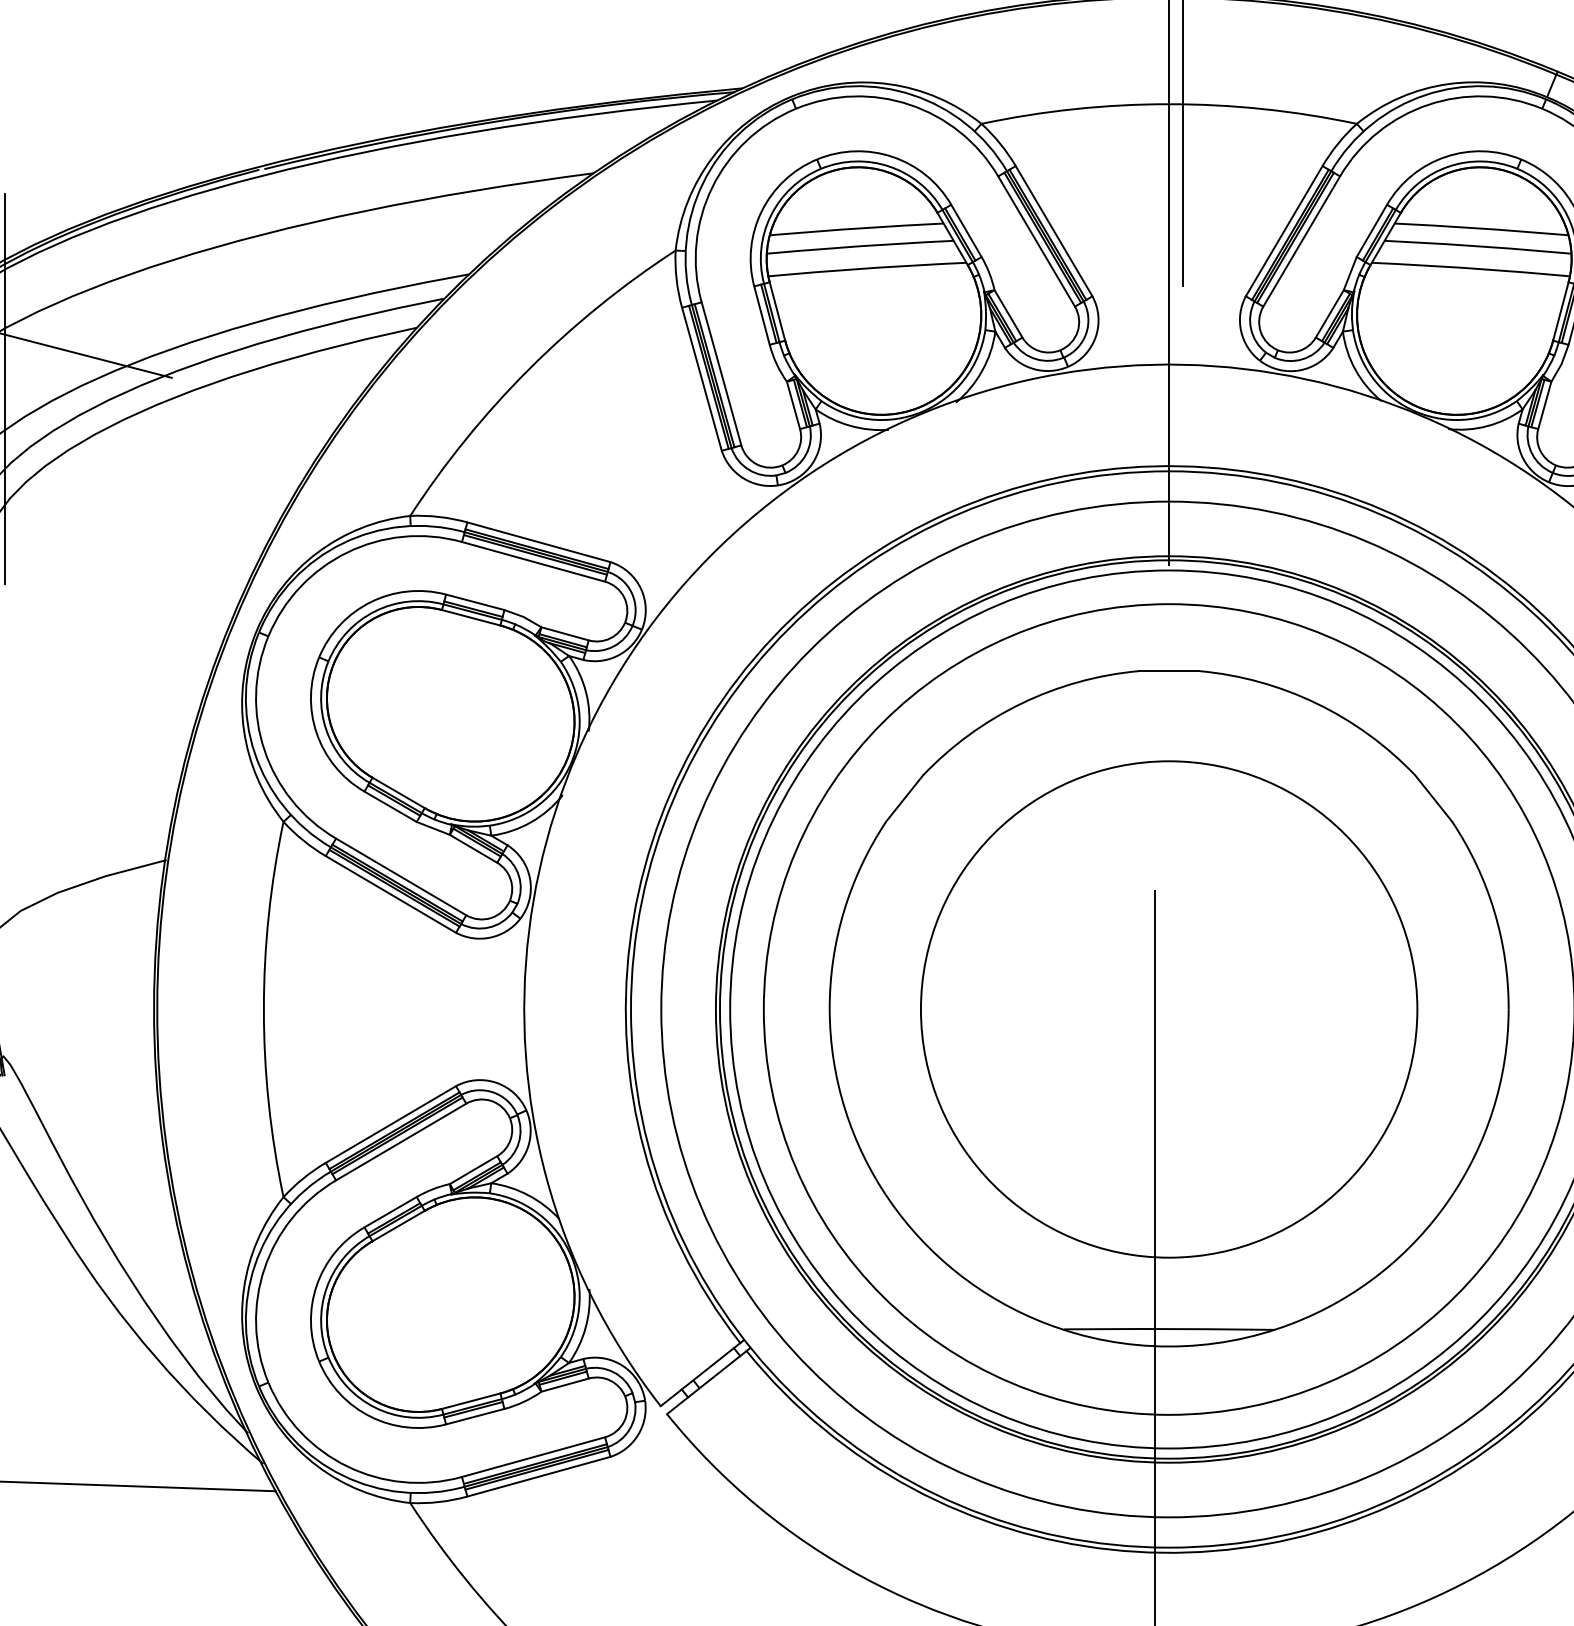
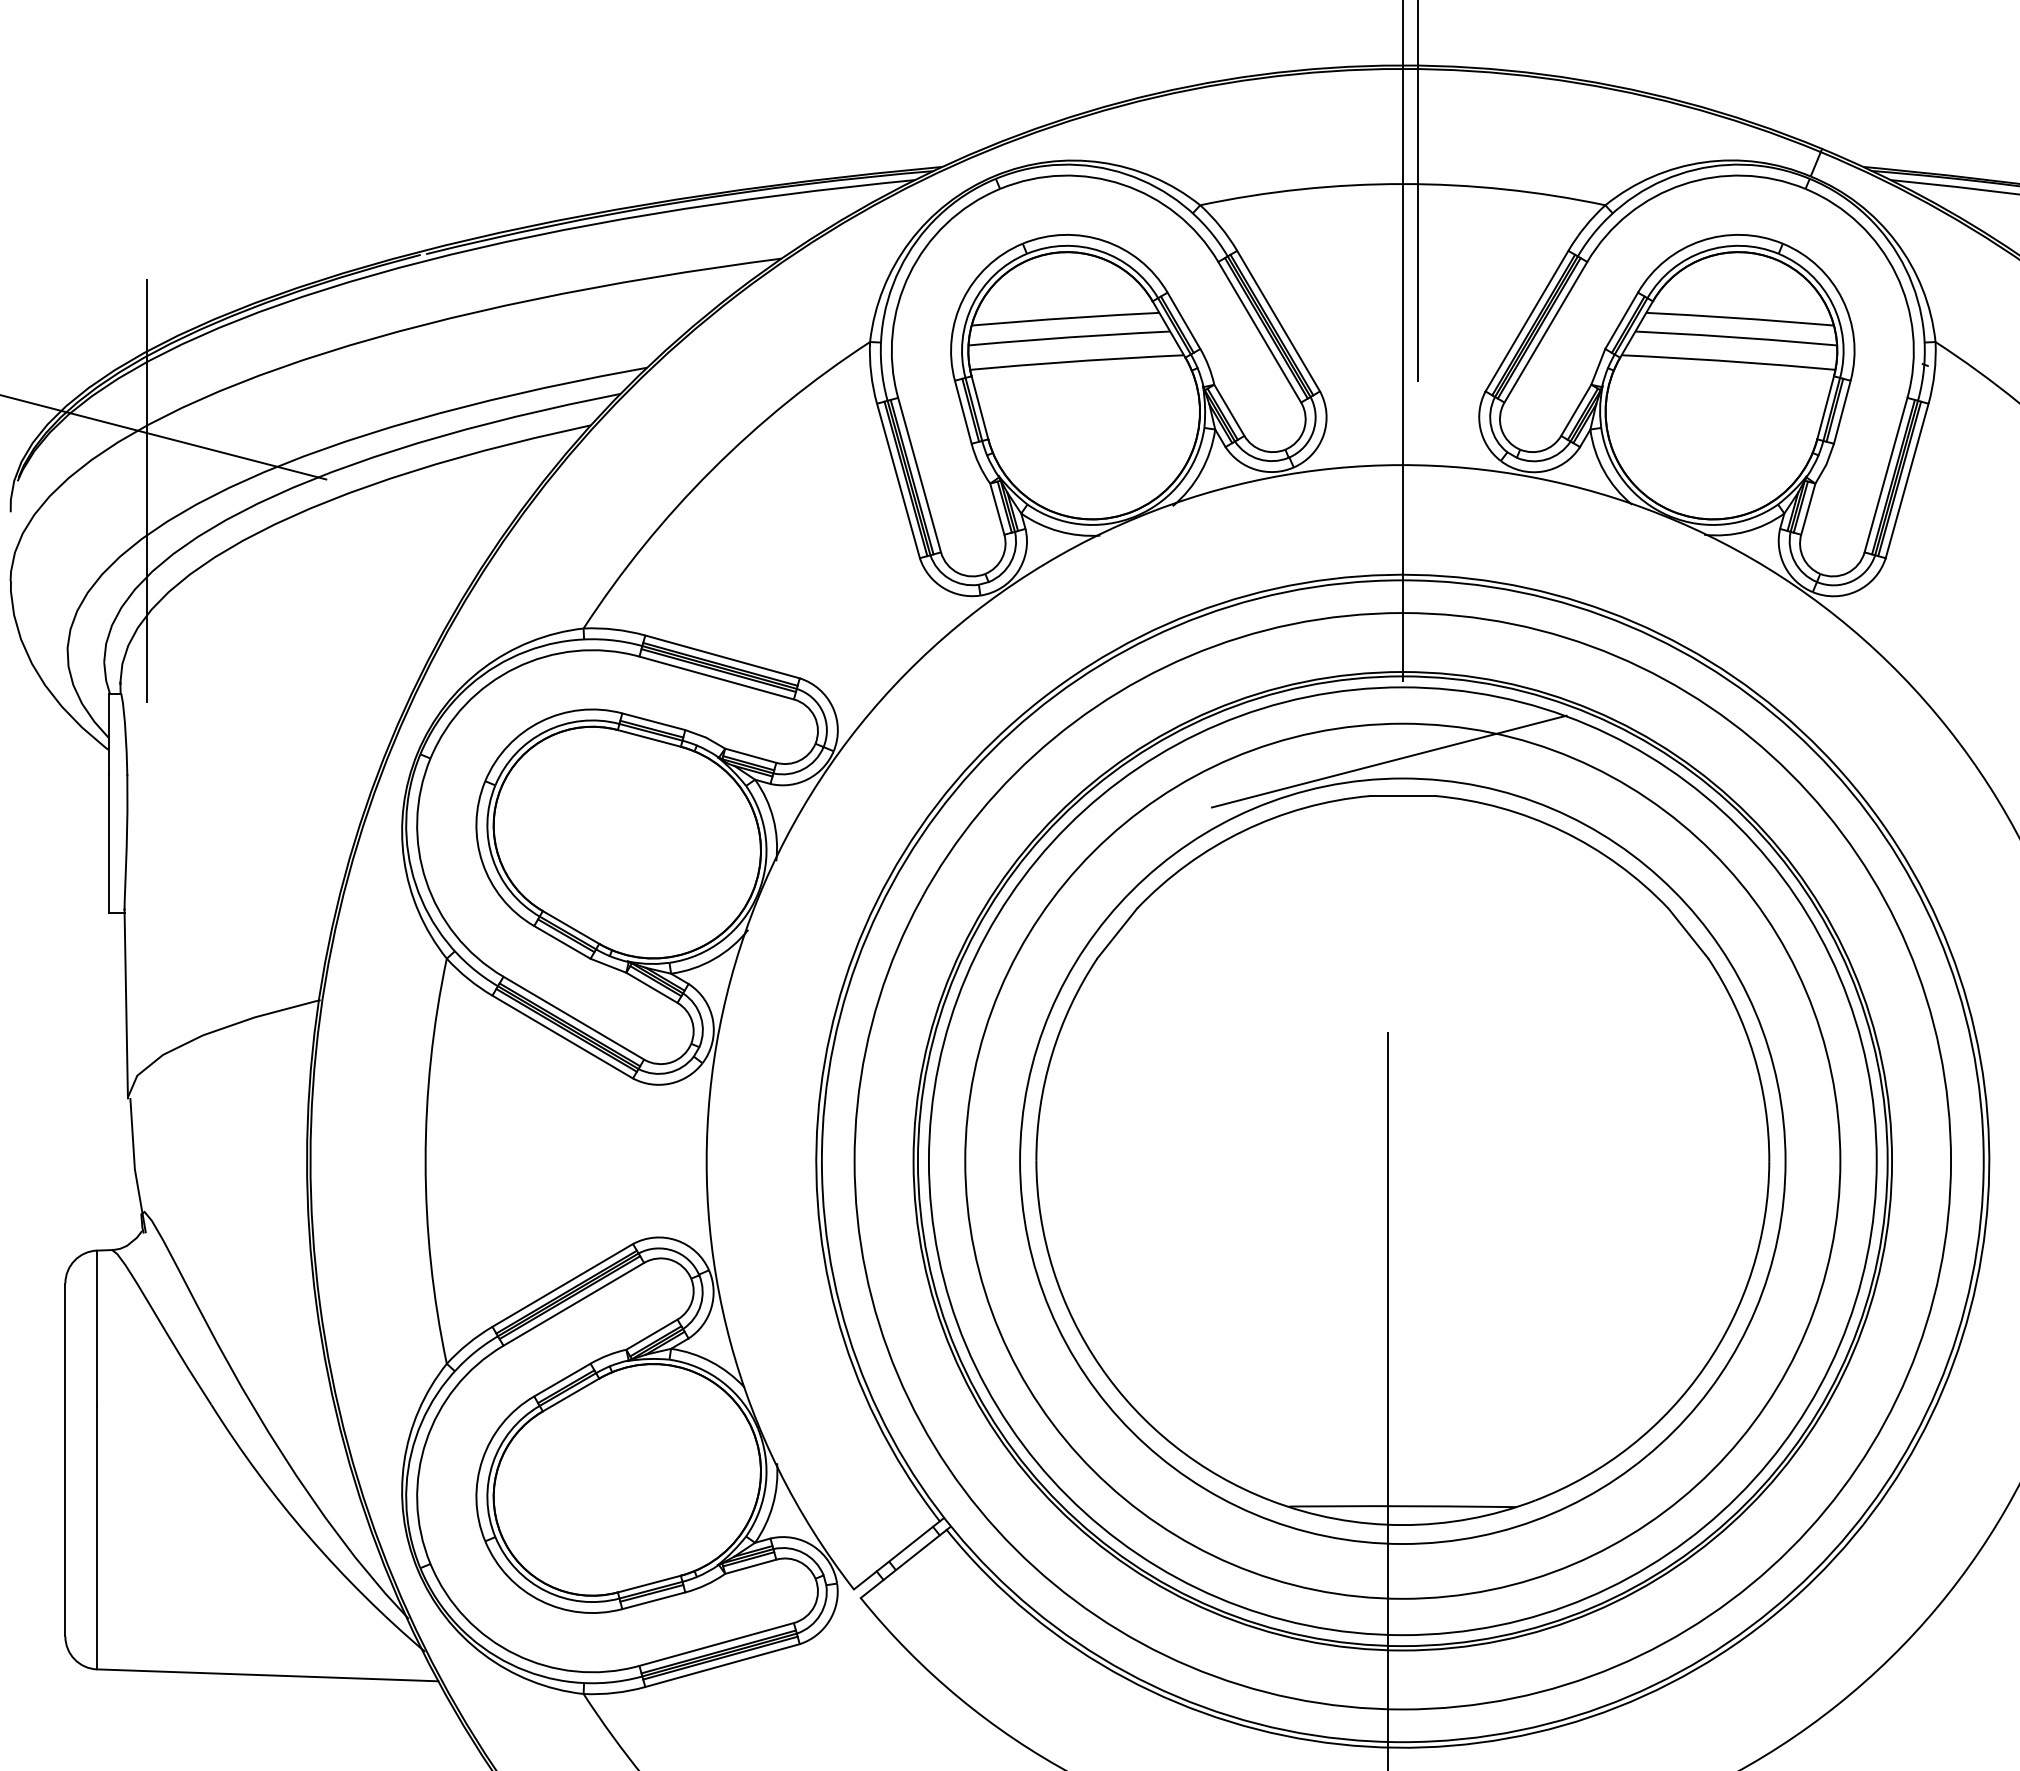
line: (1156, 639) -> (1389, 761), added
circle: (1168, 1009) -> (1402, 1161), size x1.43

